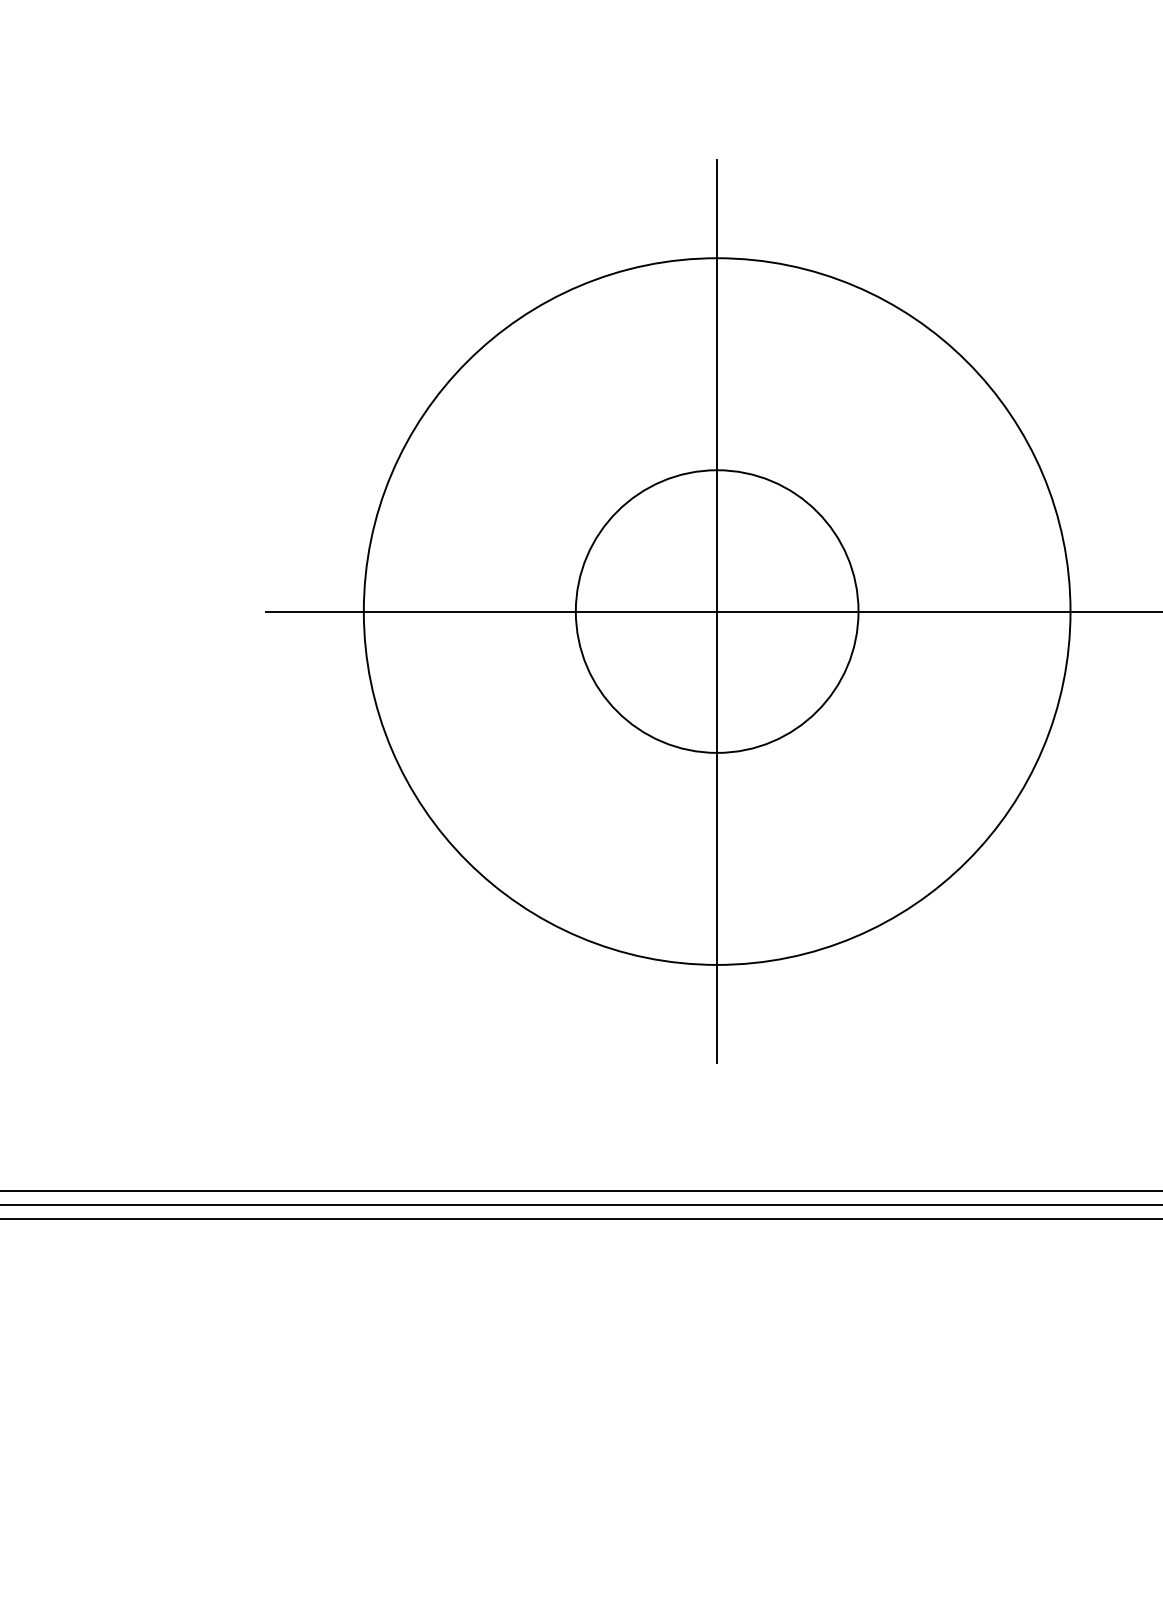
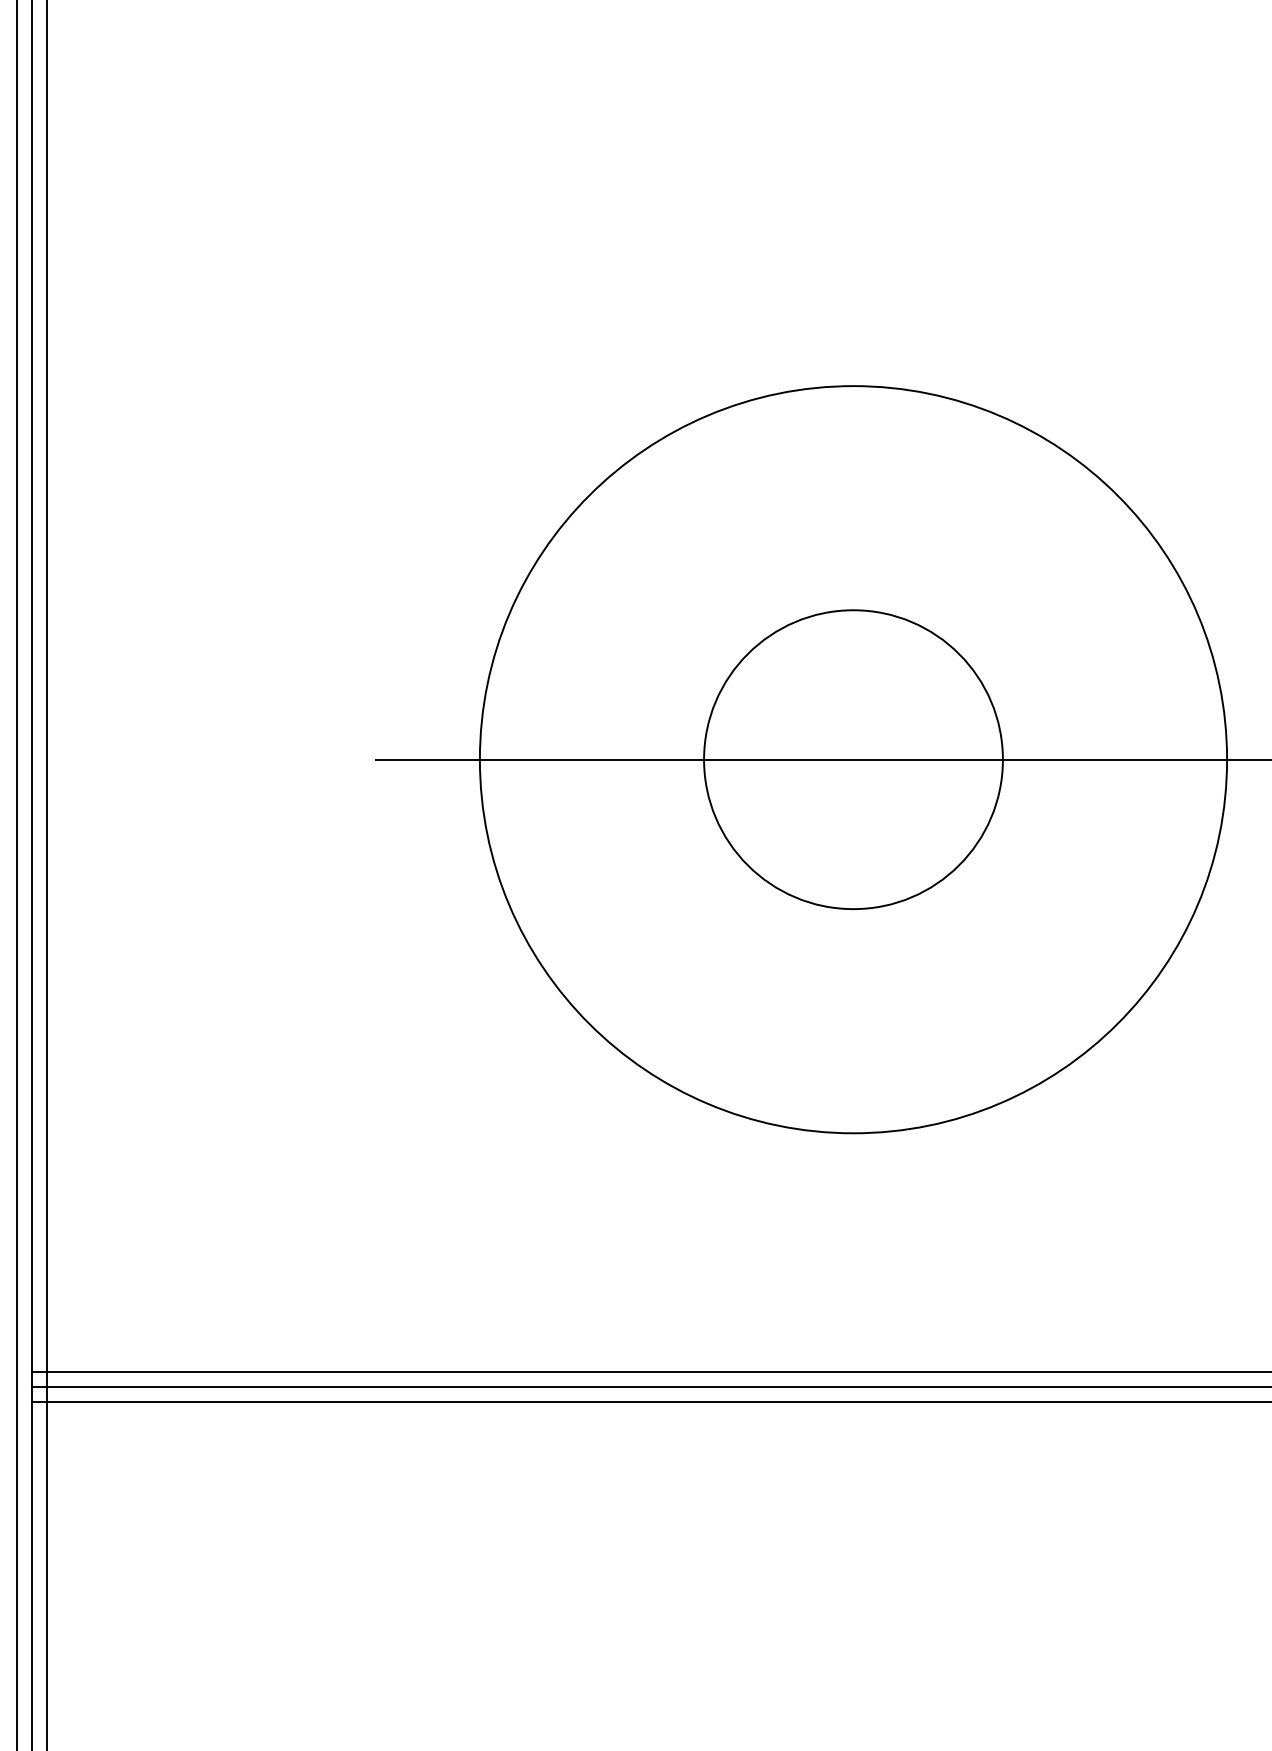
line: (717, 611) -> (853, 759), removed

